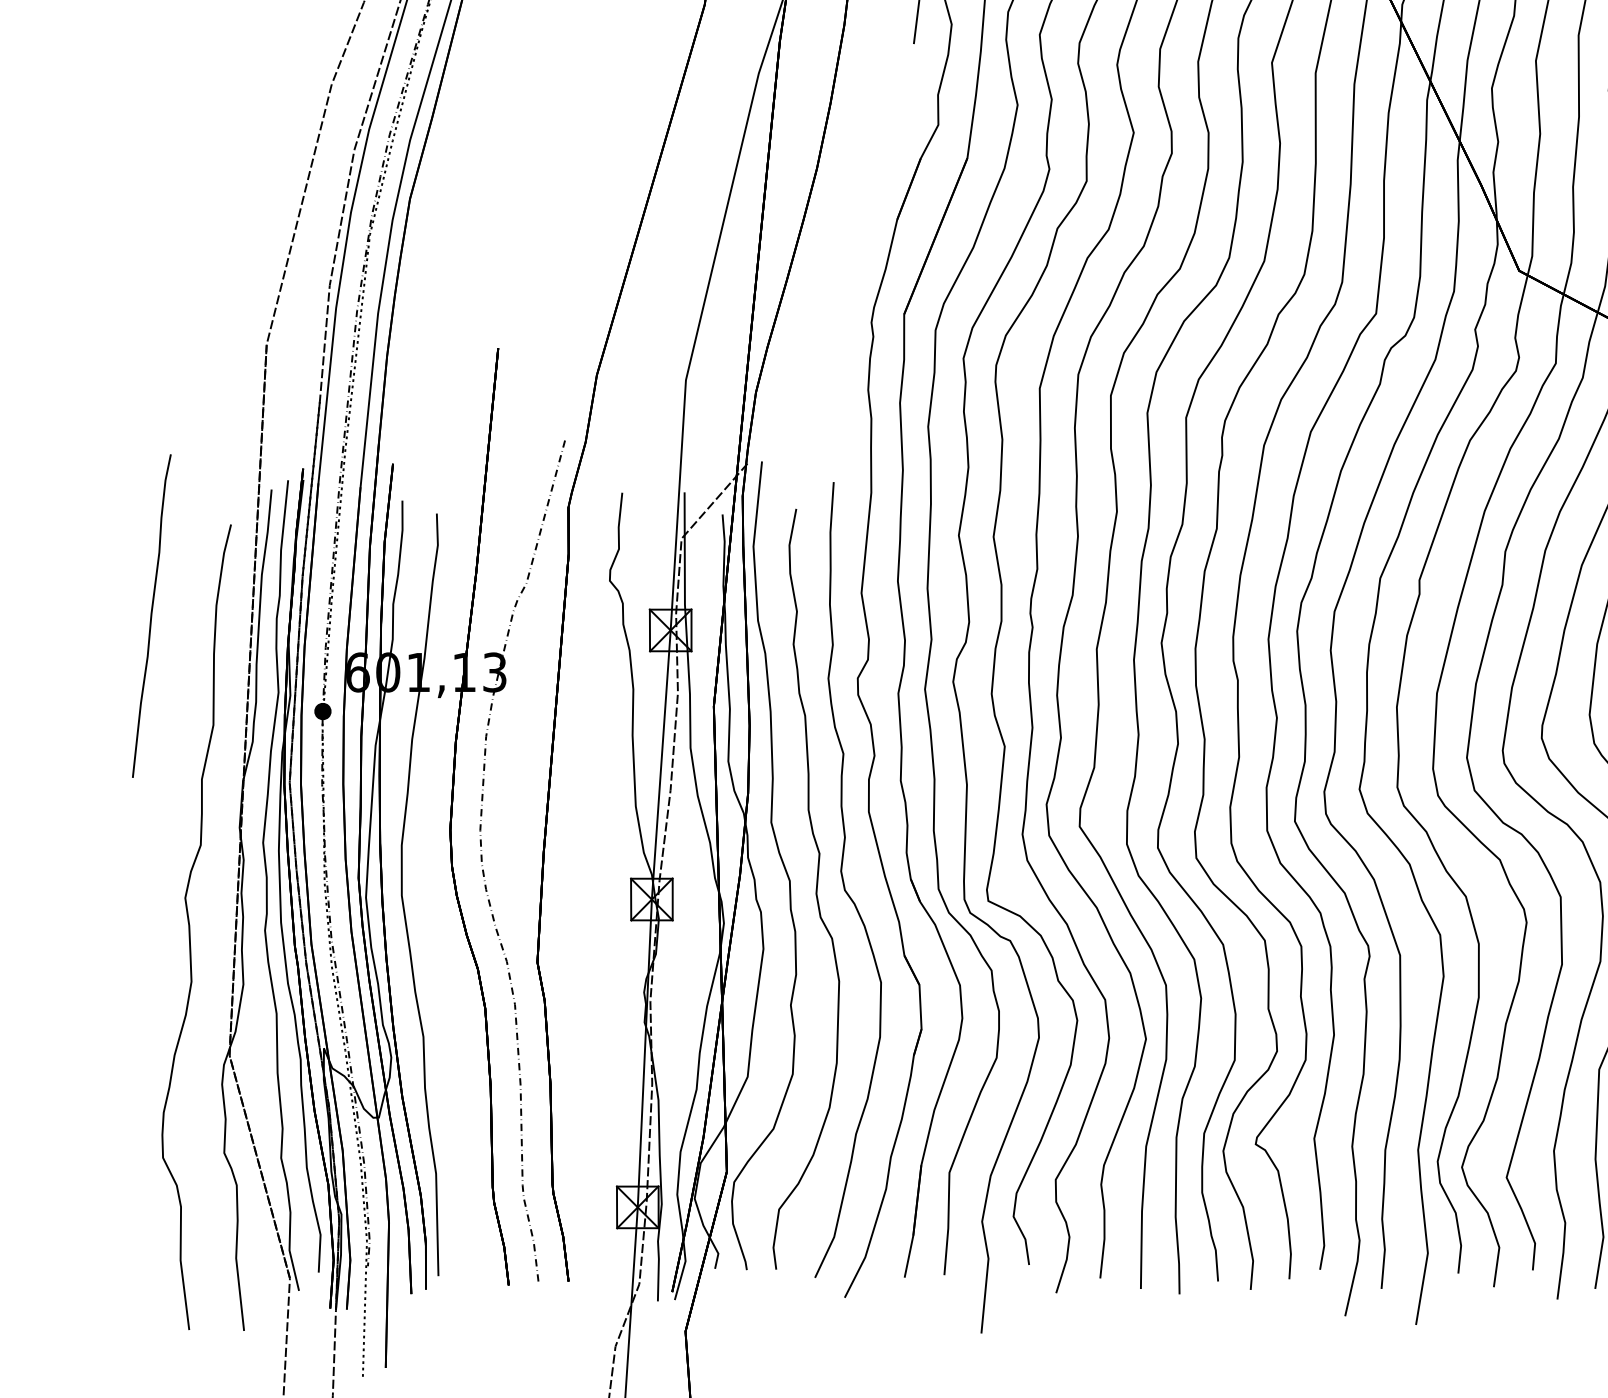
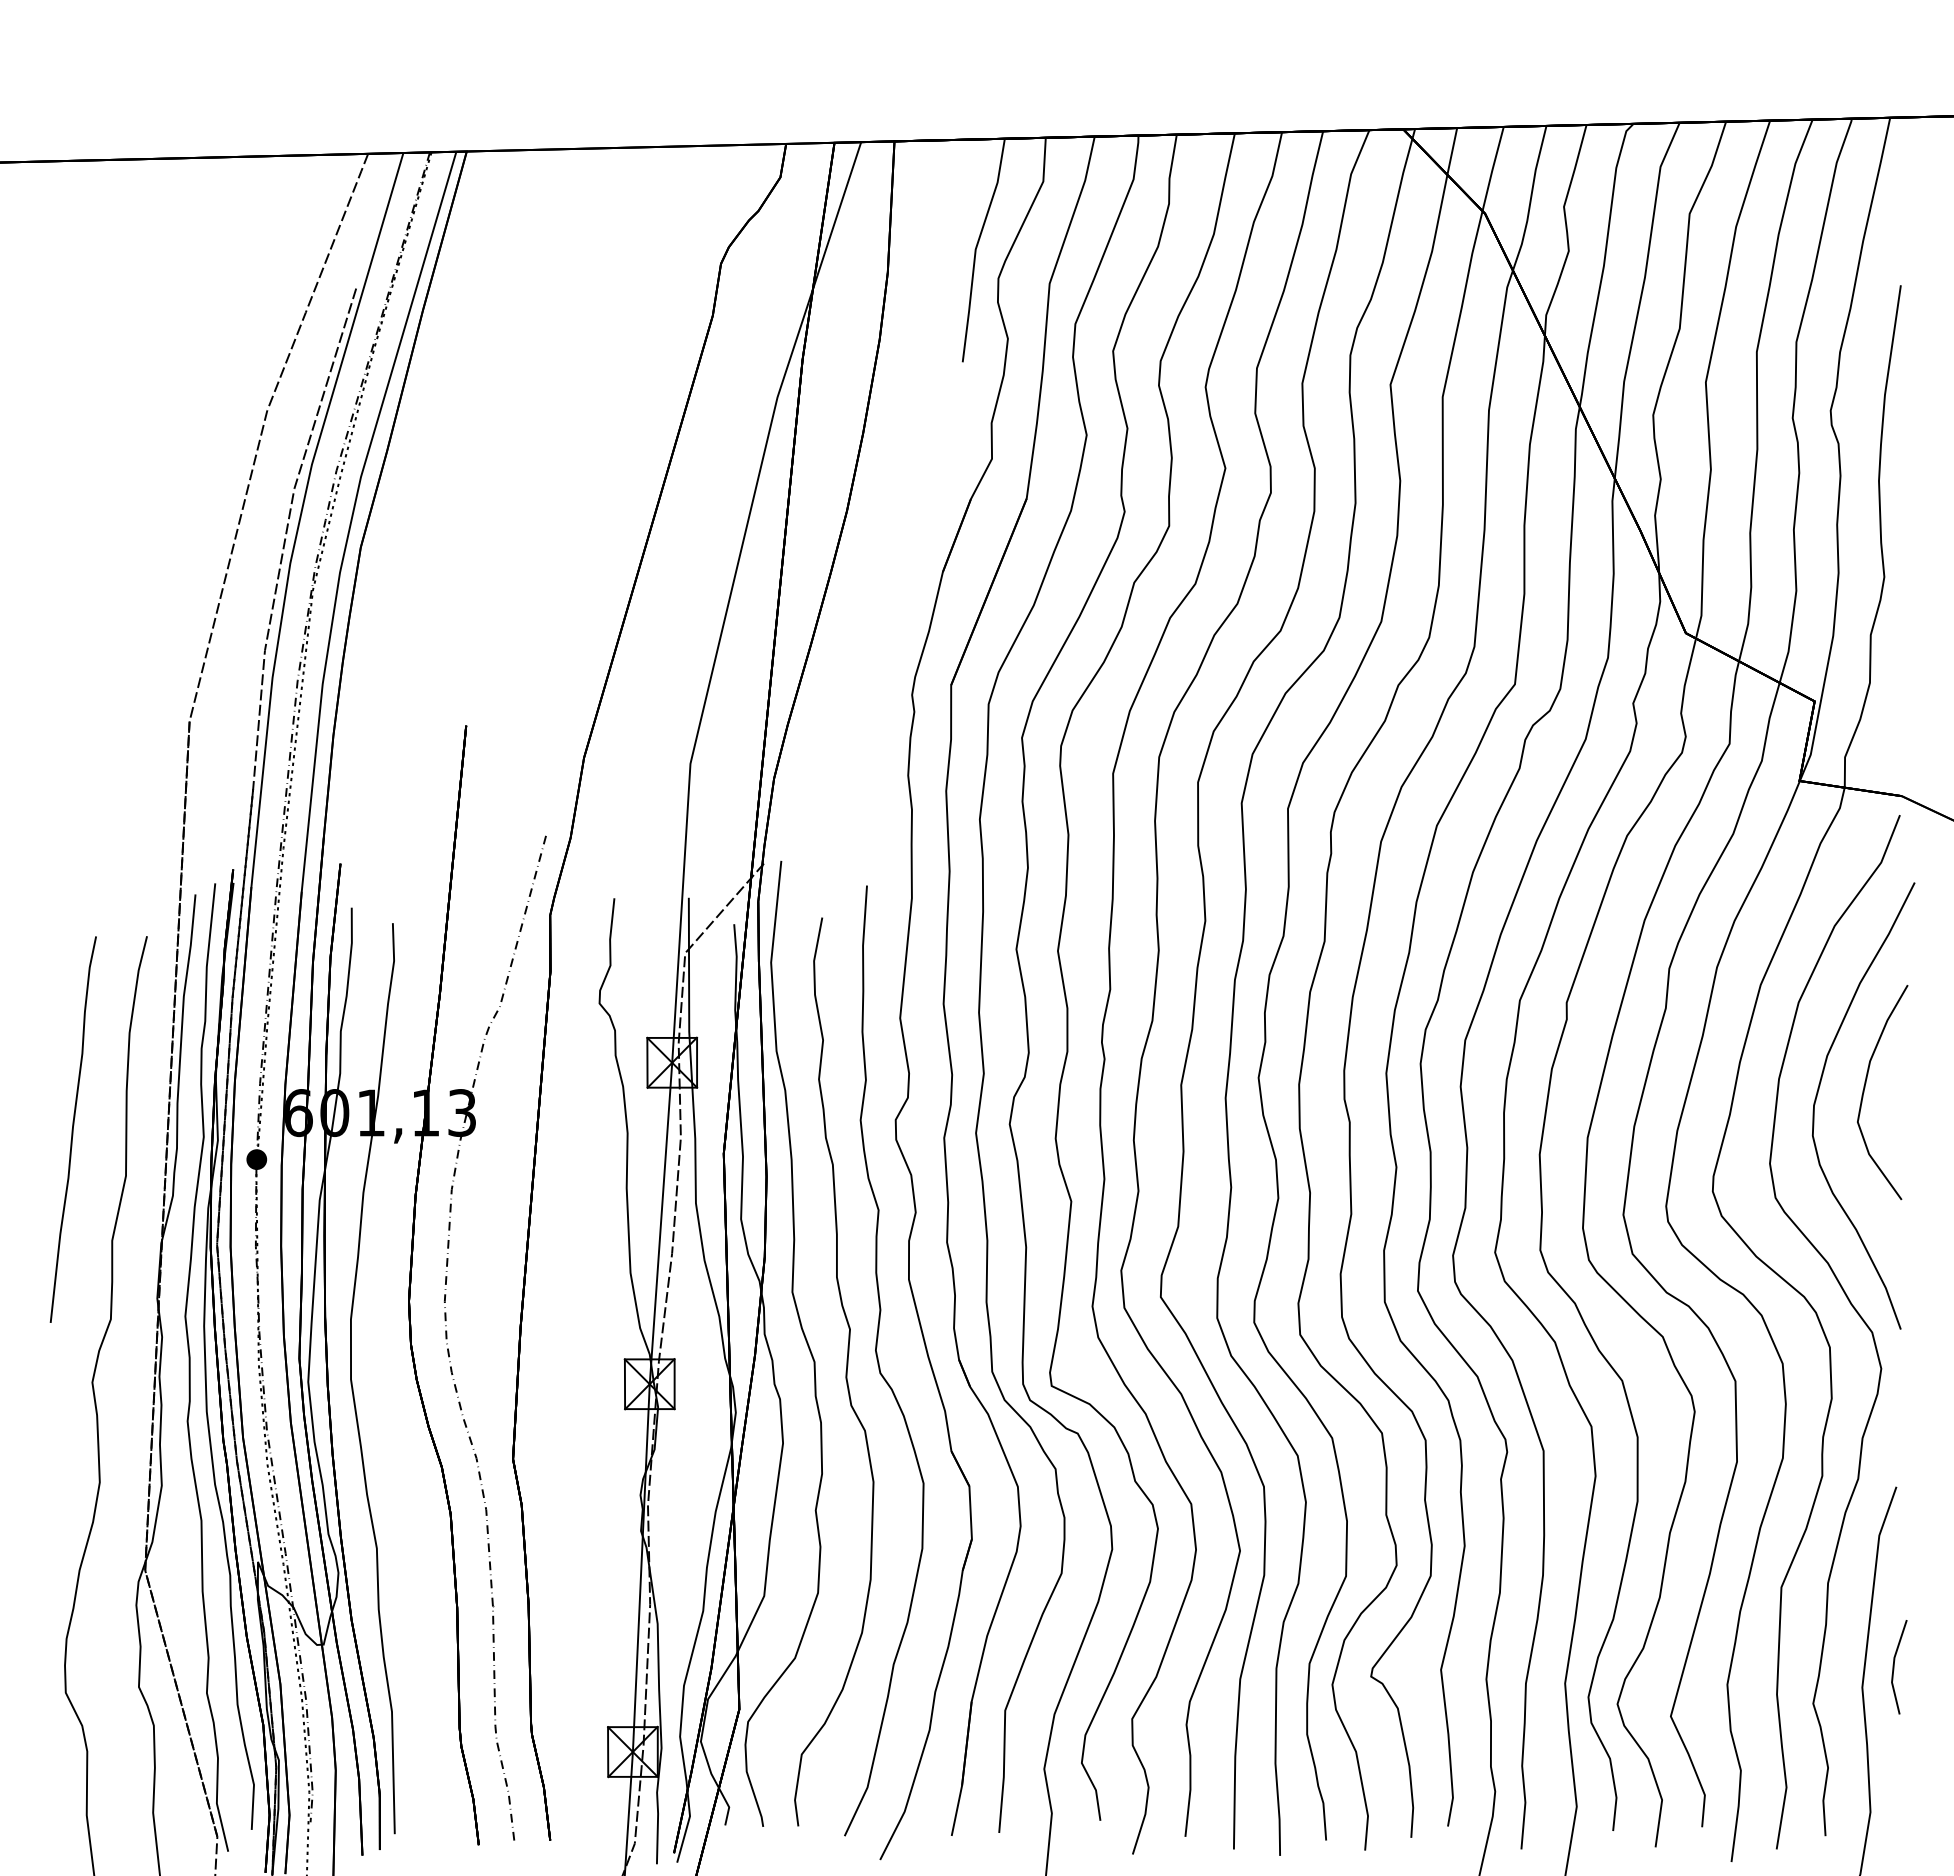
curve: (151, 615) -> (72, 1129), moved

